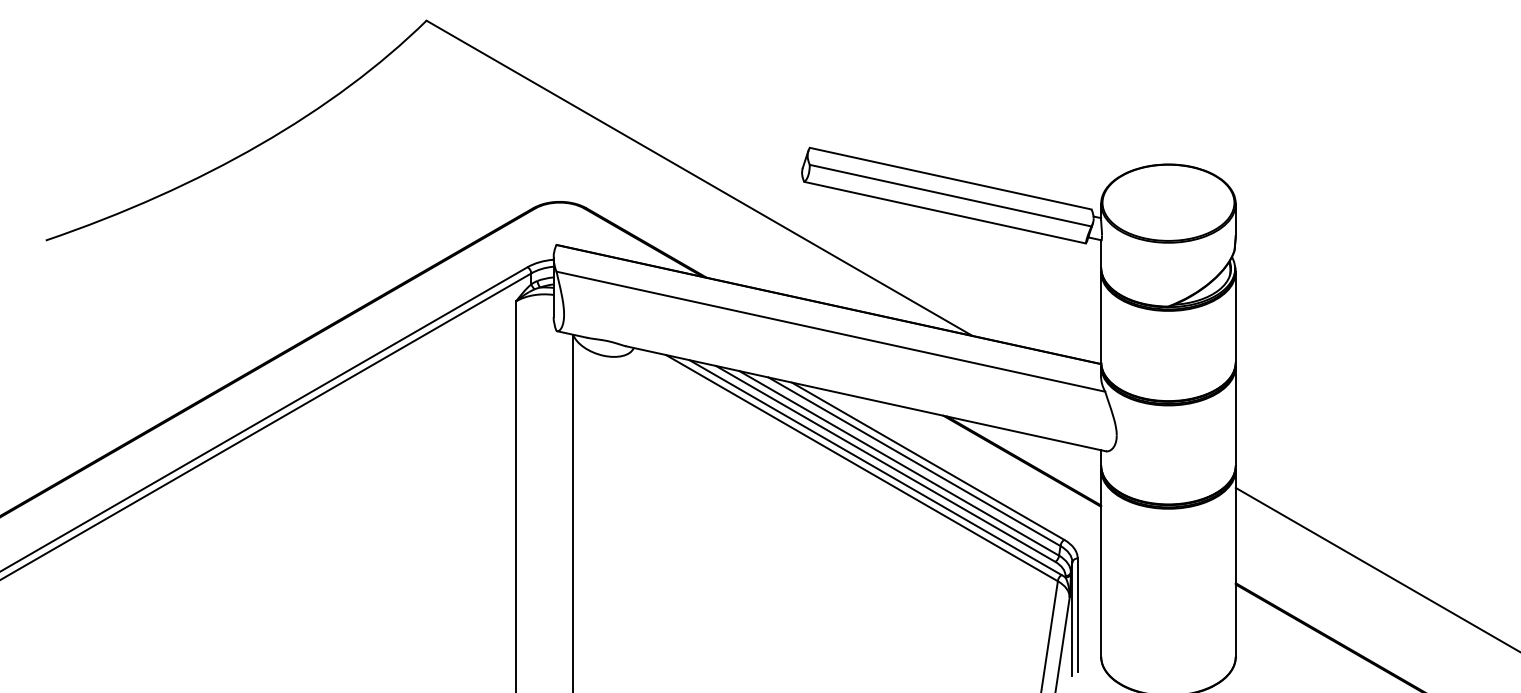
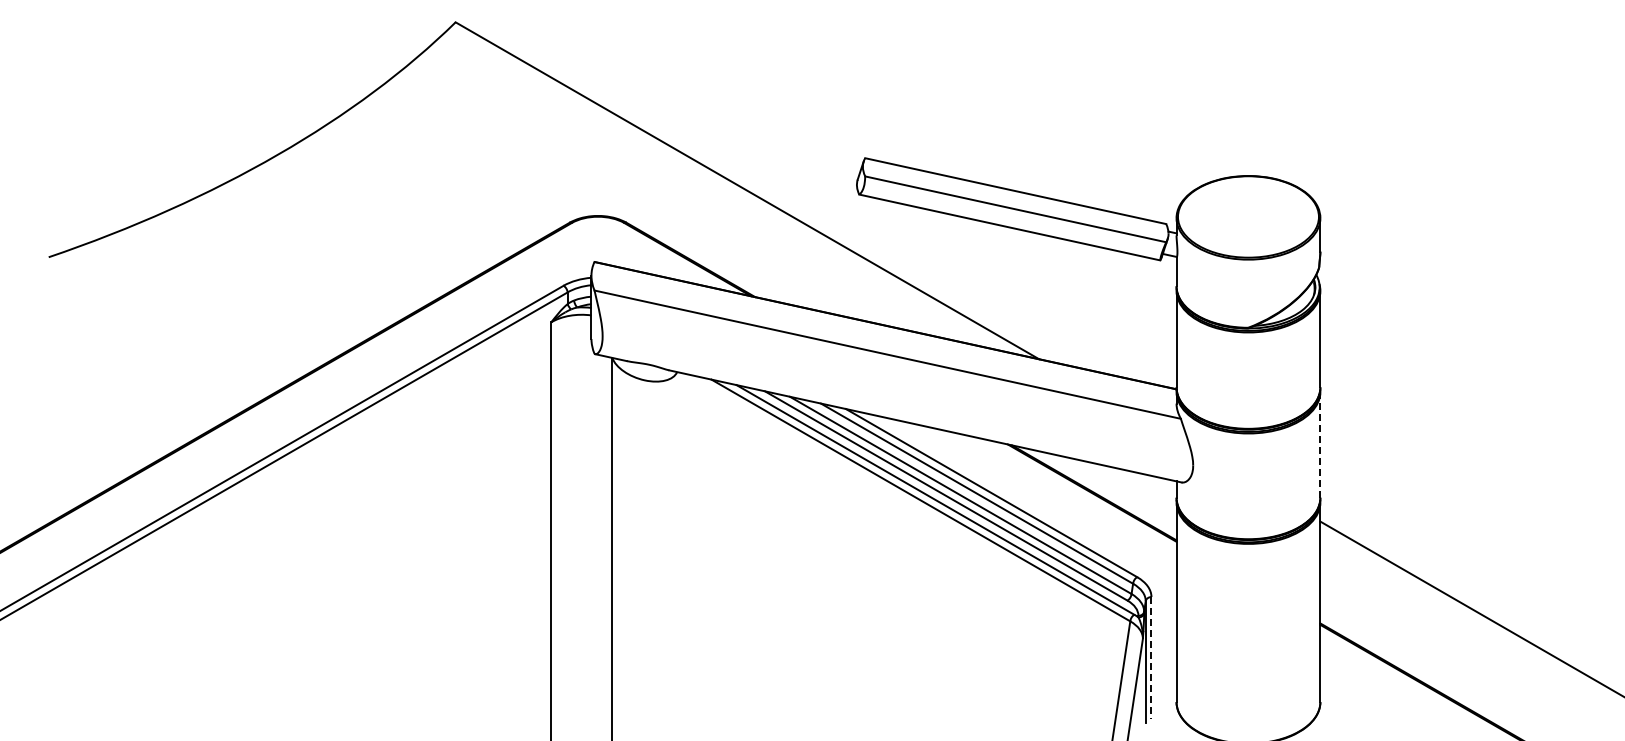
line: (1235, 415) -> (1320, 444), solid -> dashed
line: (1077, 615) -> (1151, 657), solid -> dashed

